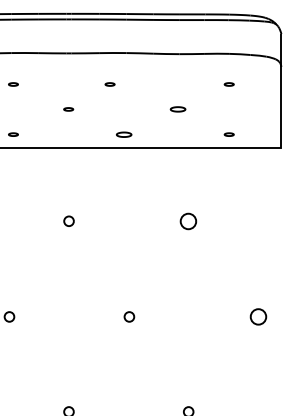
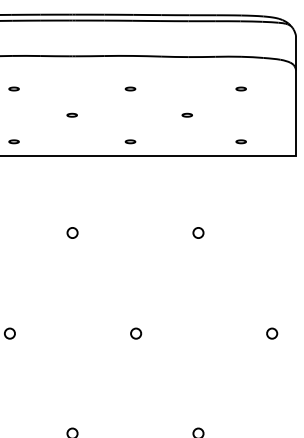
part: (109, 84) -> (129, 89), moved
part: (177, 109) -> (186, 115), size x0.62
part: (123, 134) -> (129, 141), size x0.62
circle: (188, 220) -> (198, 232), size x0.62
circle: (258, 316) -> (271, 333), size x0.62

